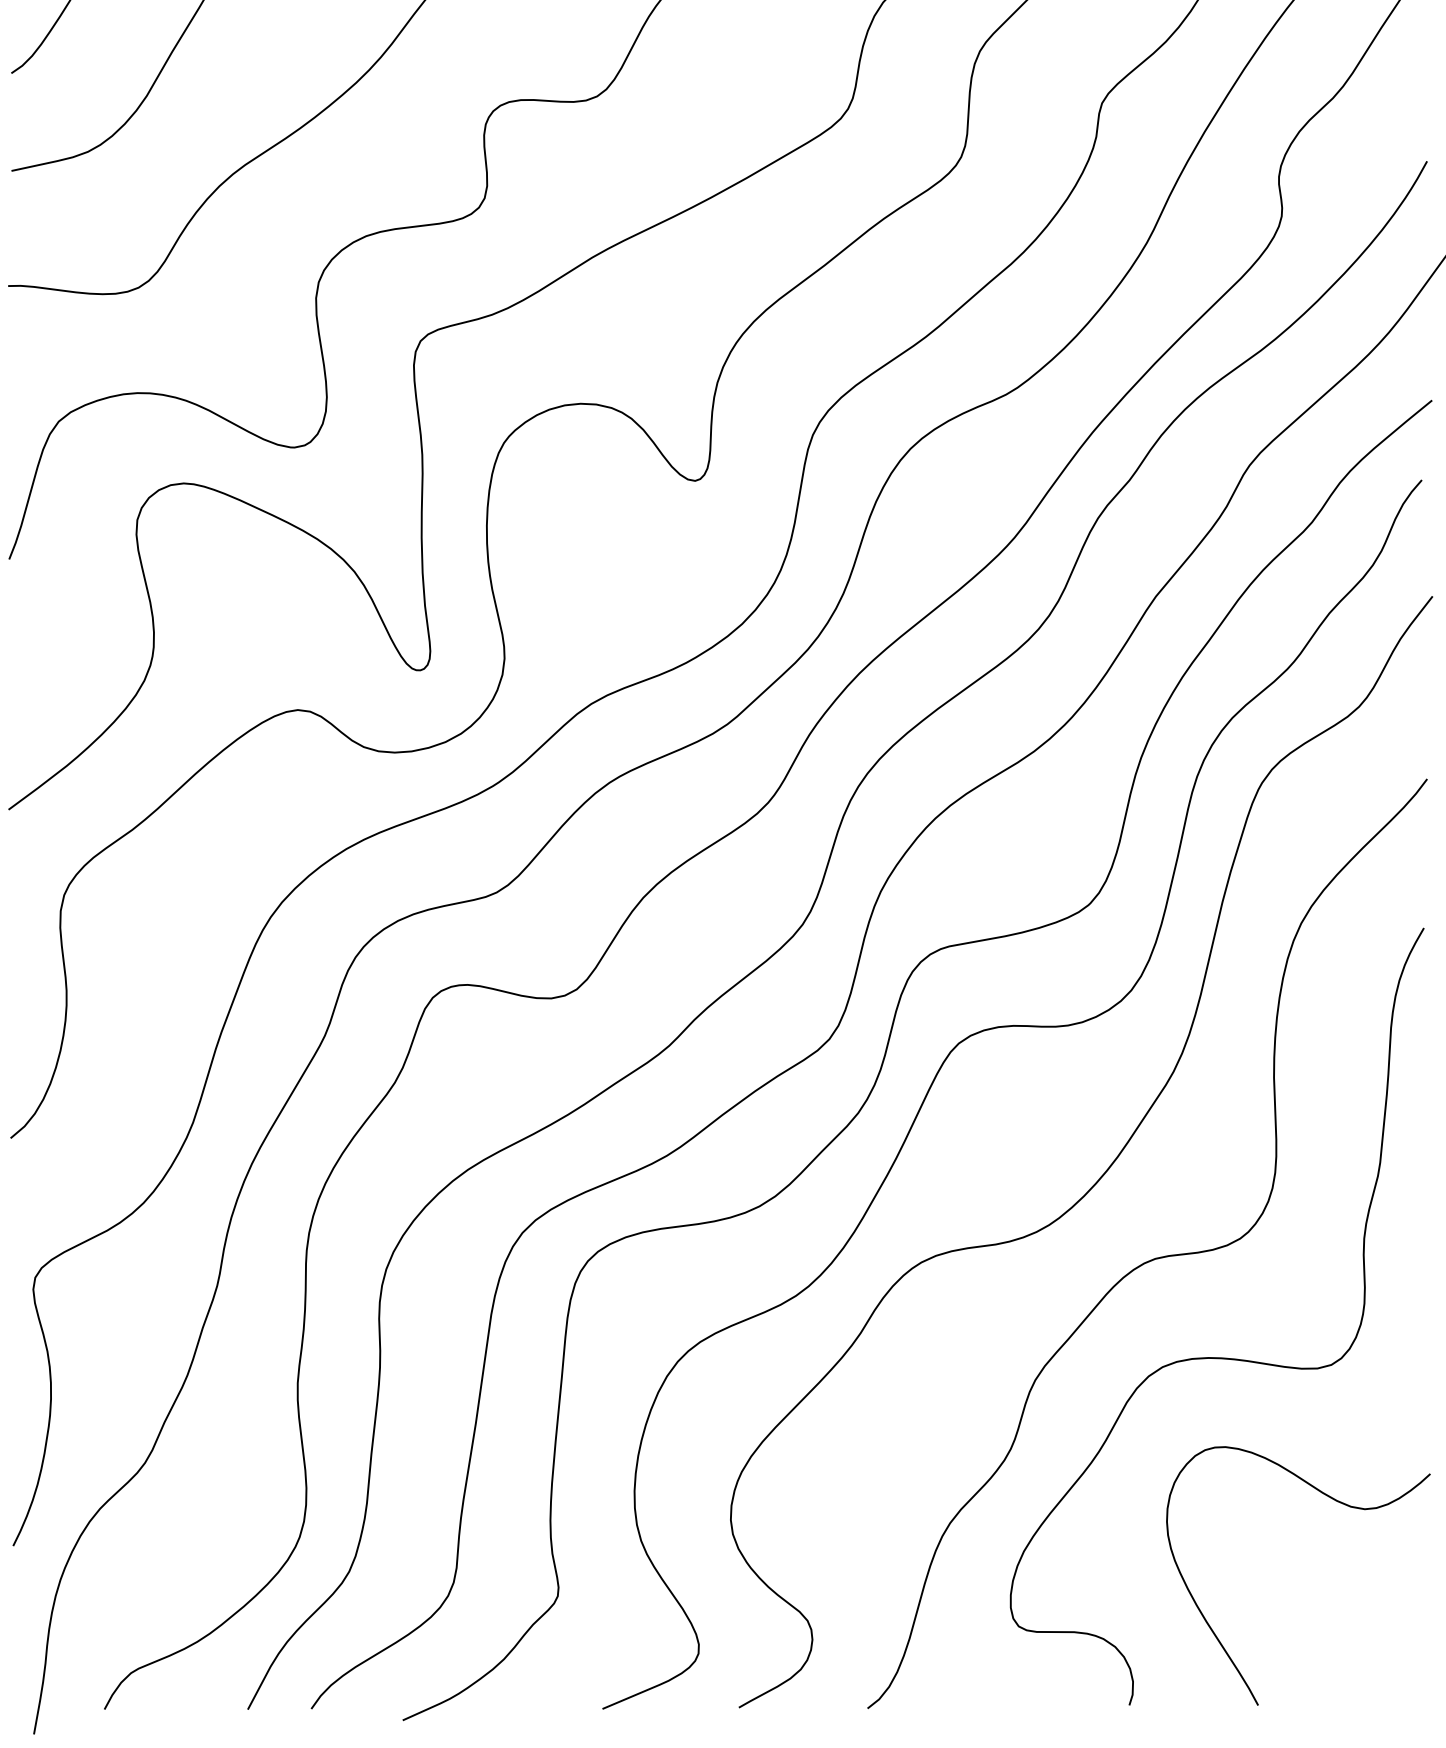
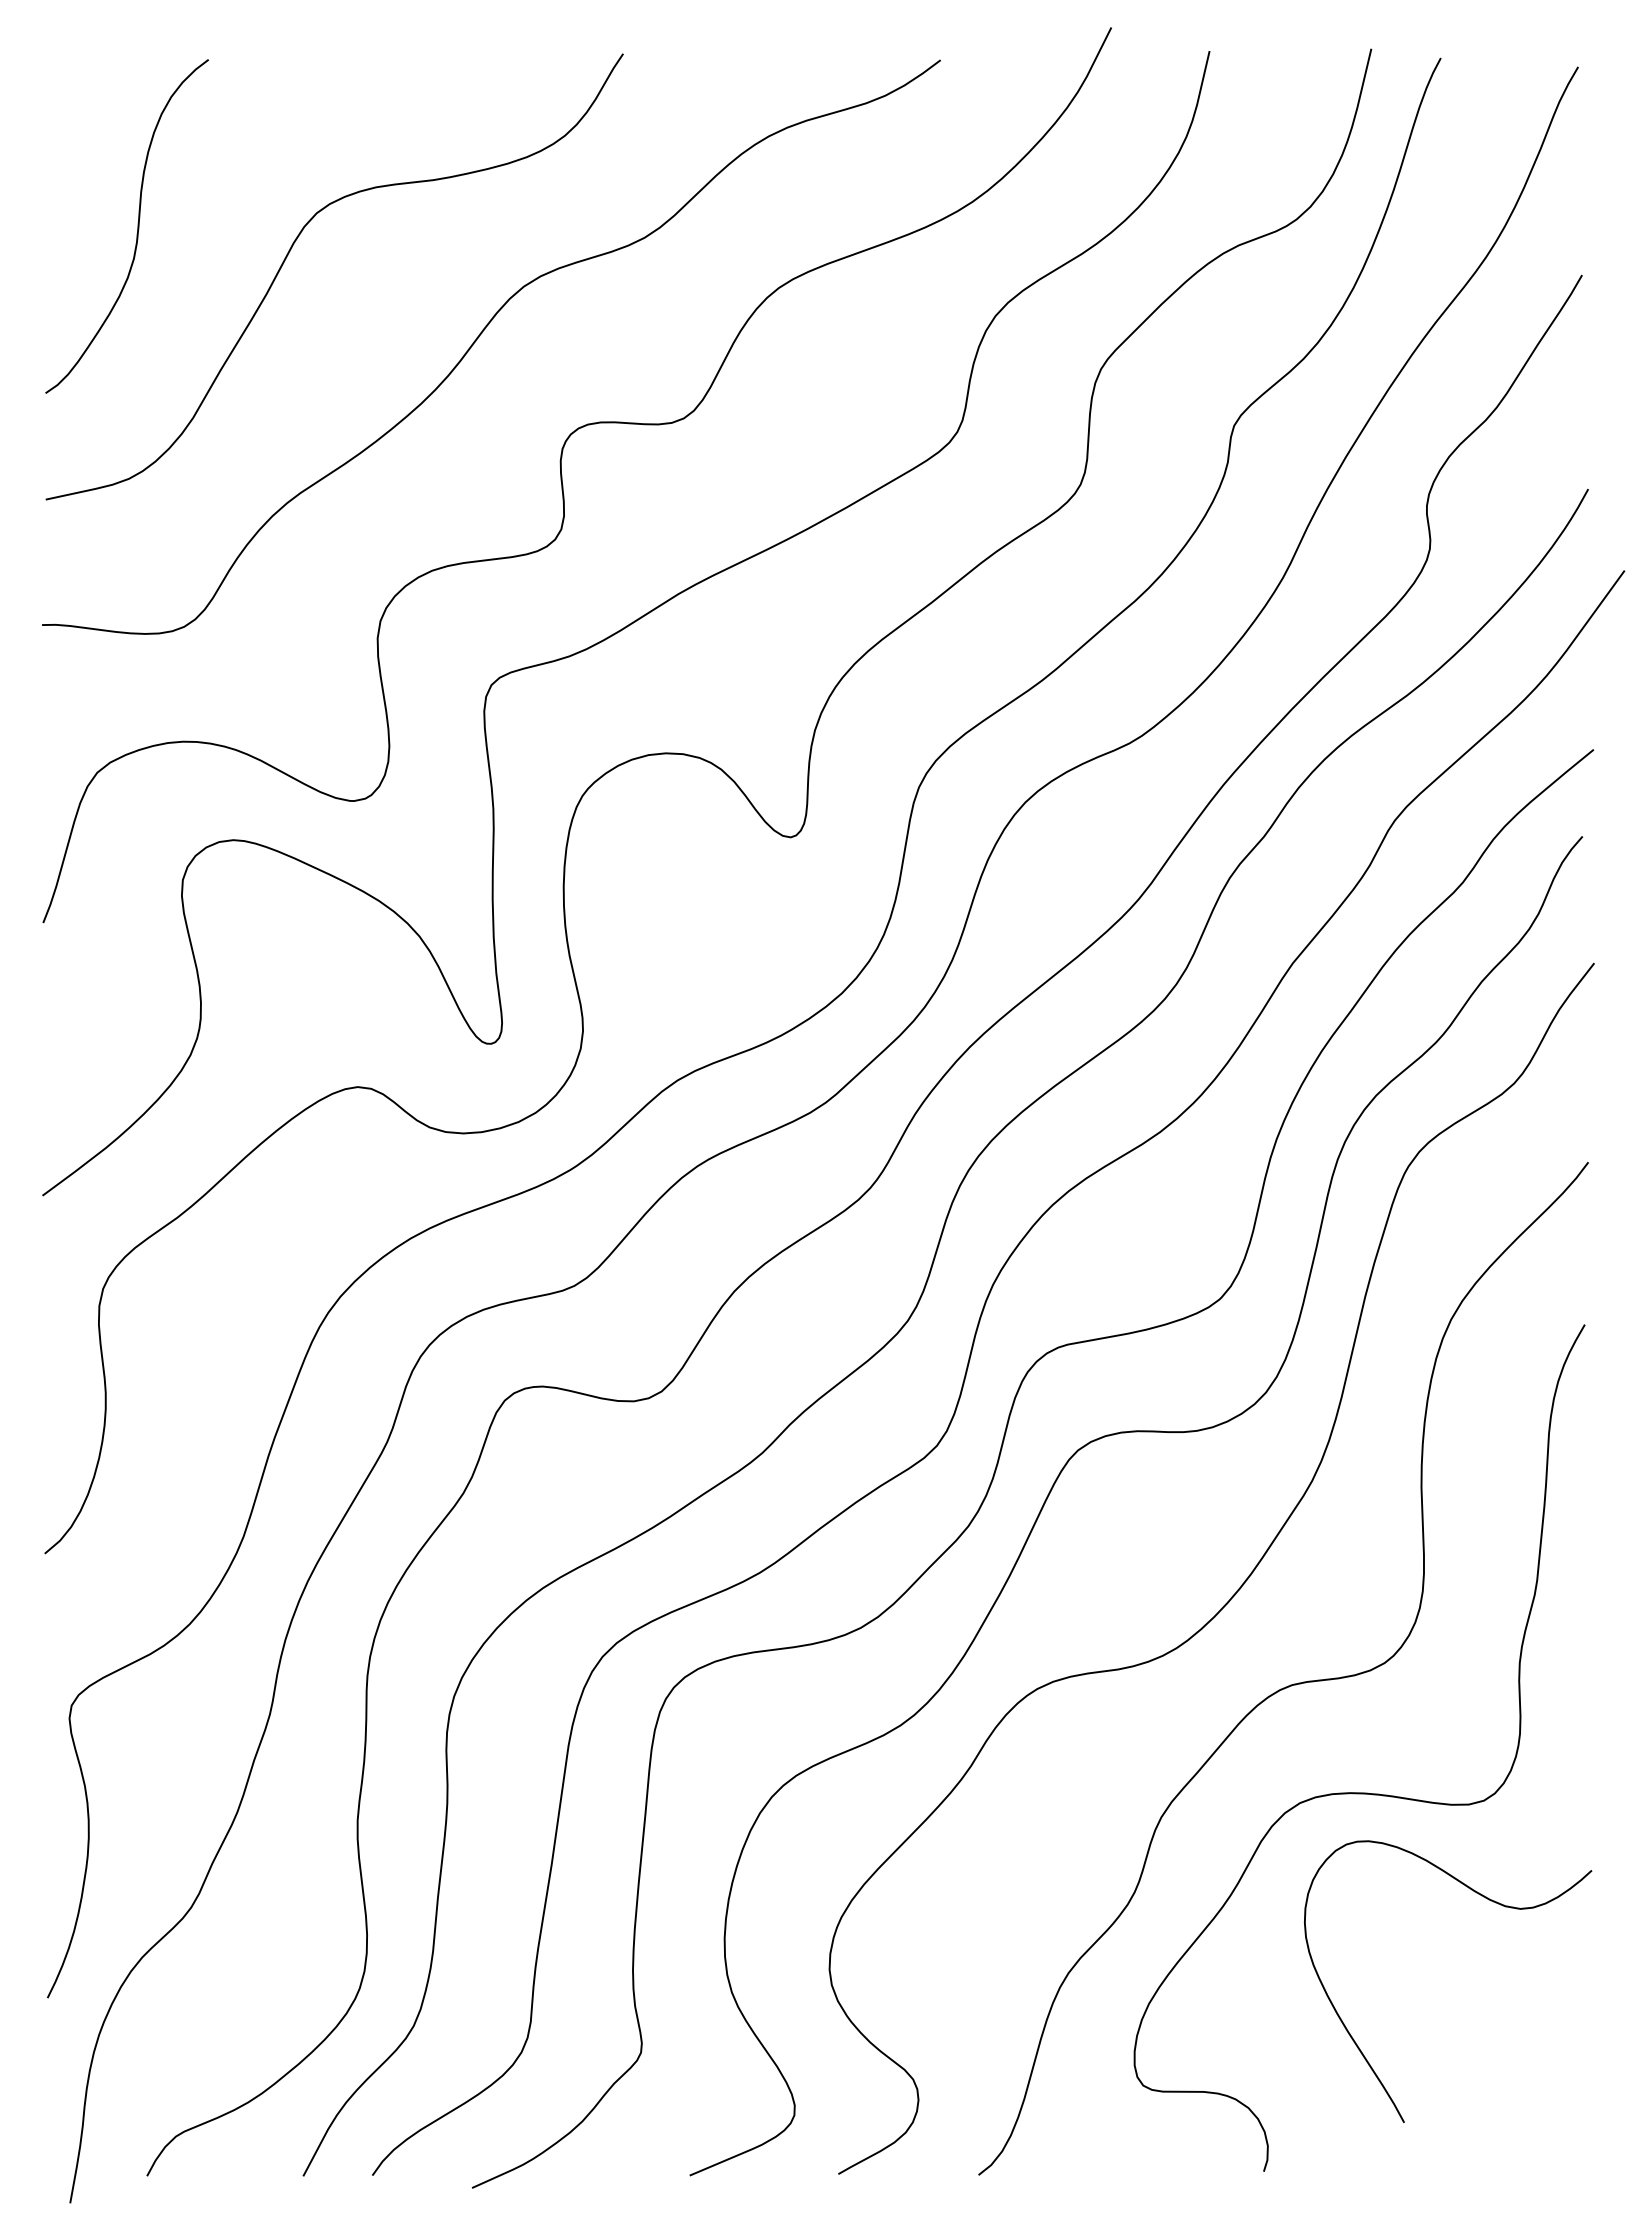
curve: (1336, 1501) -> (1489, 1900), moved

